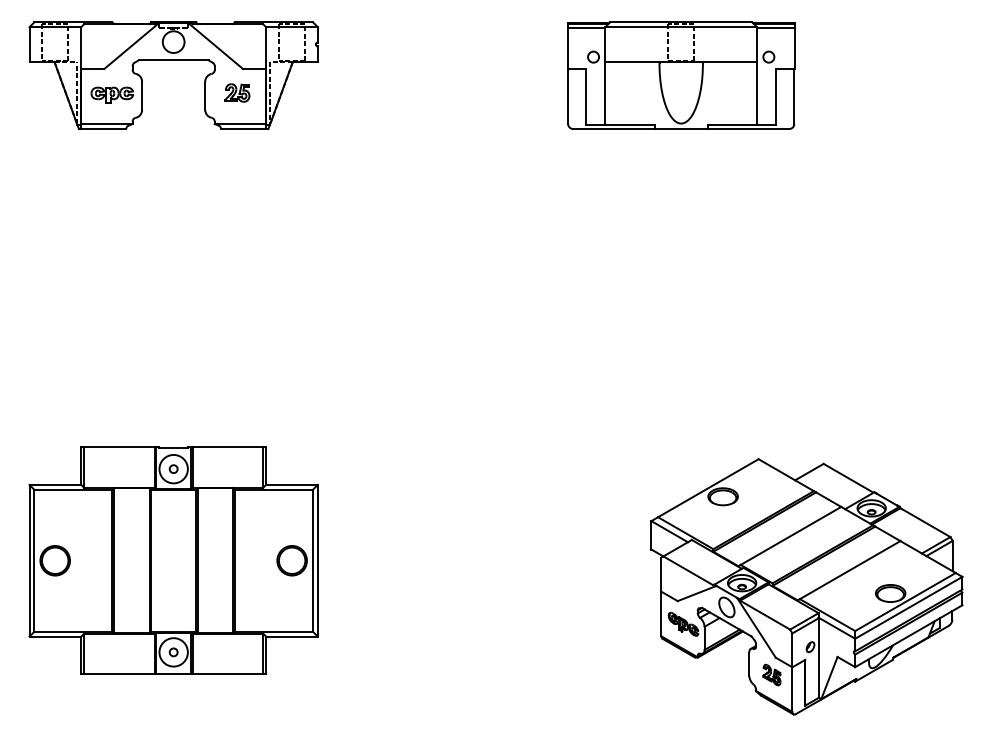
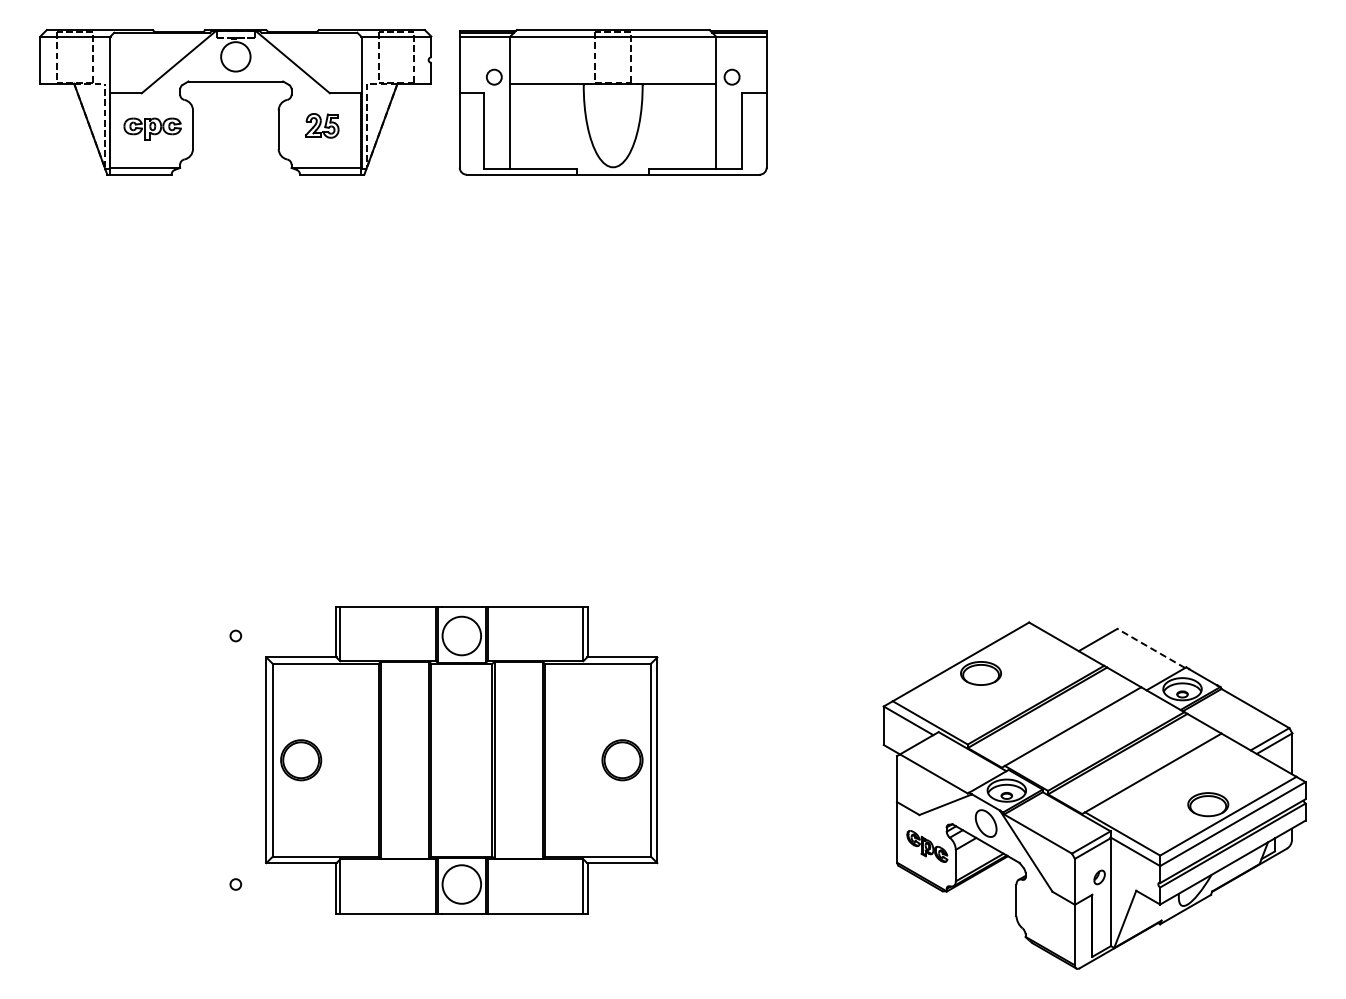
part: (680, 75) -> (612, 102), moved
line: (848, 478) -> (1150, 648), solid -> dashed
part: (173, 560) -> (461, 760), moved
part: (771, 675) -> (1046, 915), removed

